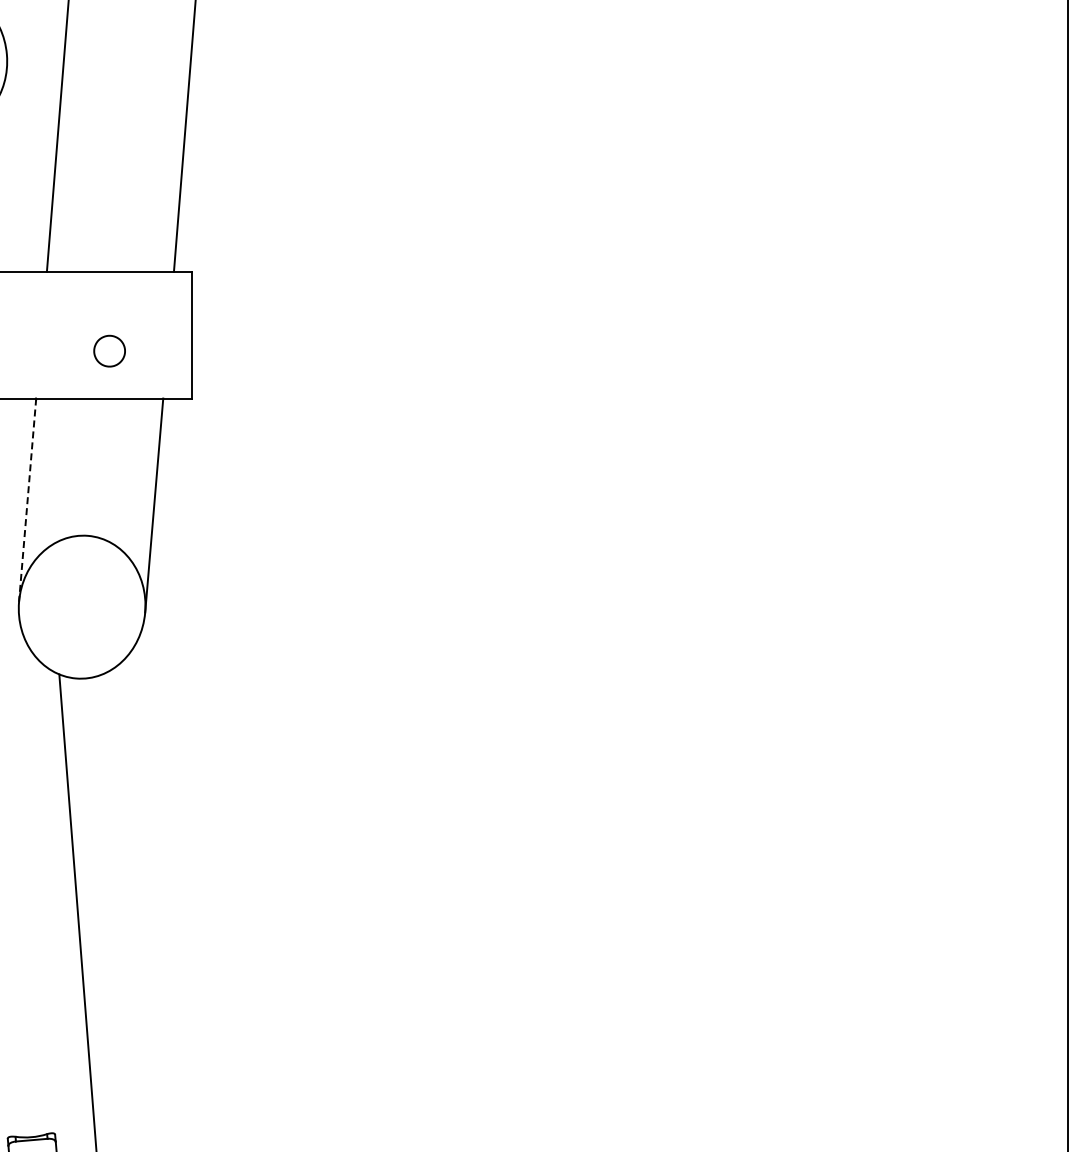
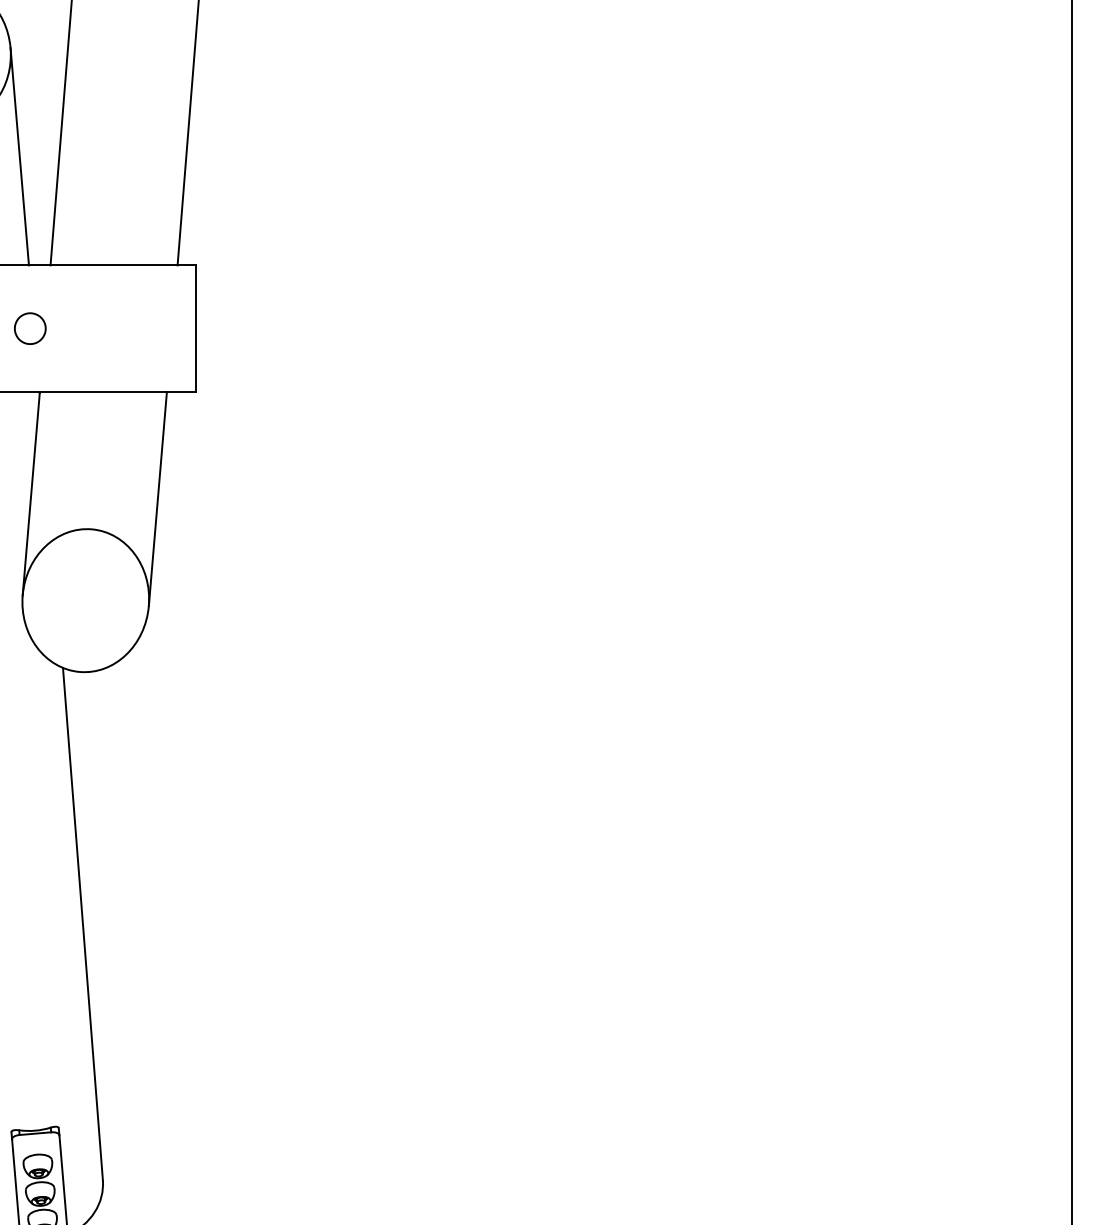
line: (15, 163) -> (19, 156), added
part: (109, 351) -> (30, 328), moved
line: (27, 501) -> (31, 494), dashed -> solid

